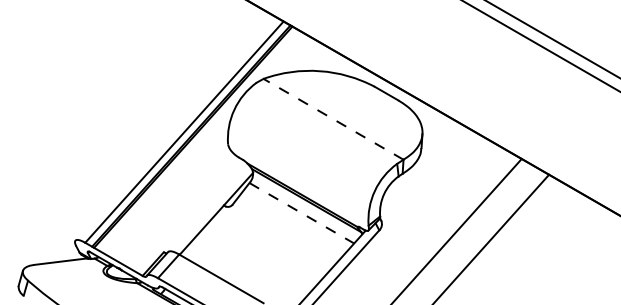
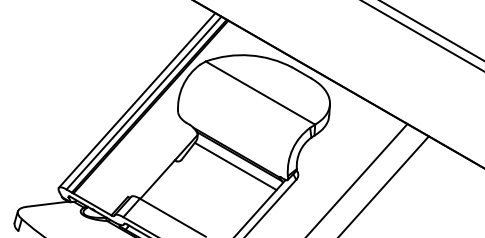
line: (333, 119) -> (260, 93), dashed -> solid
line: (175, 128) -> (137, 100), added
line: (302, 213) -> (236, 166), dashed -> solid

